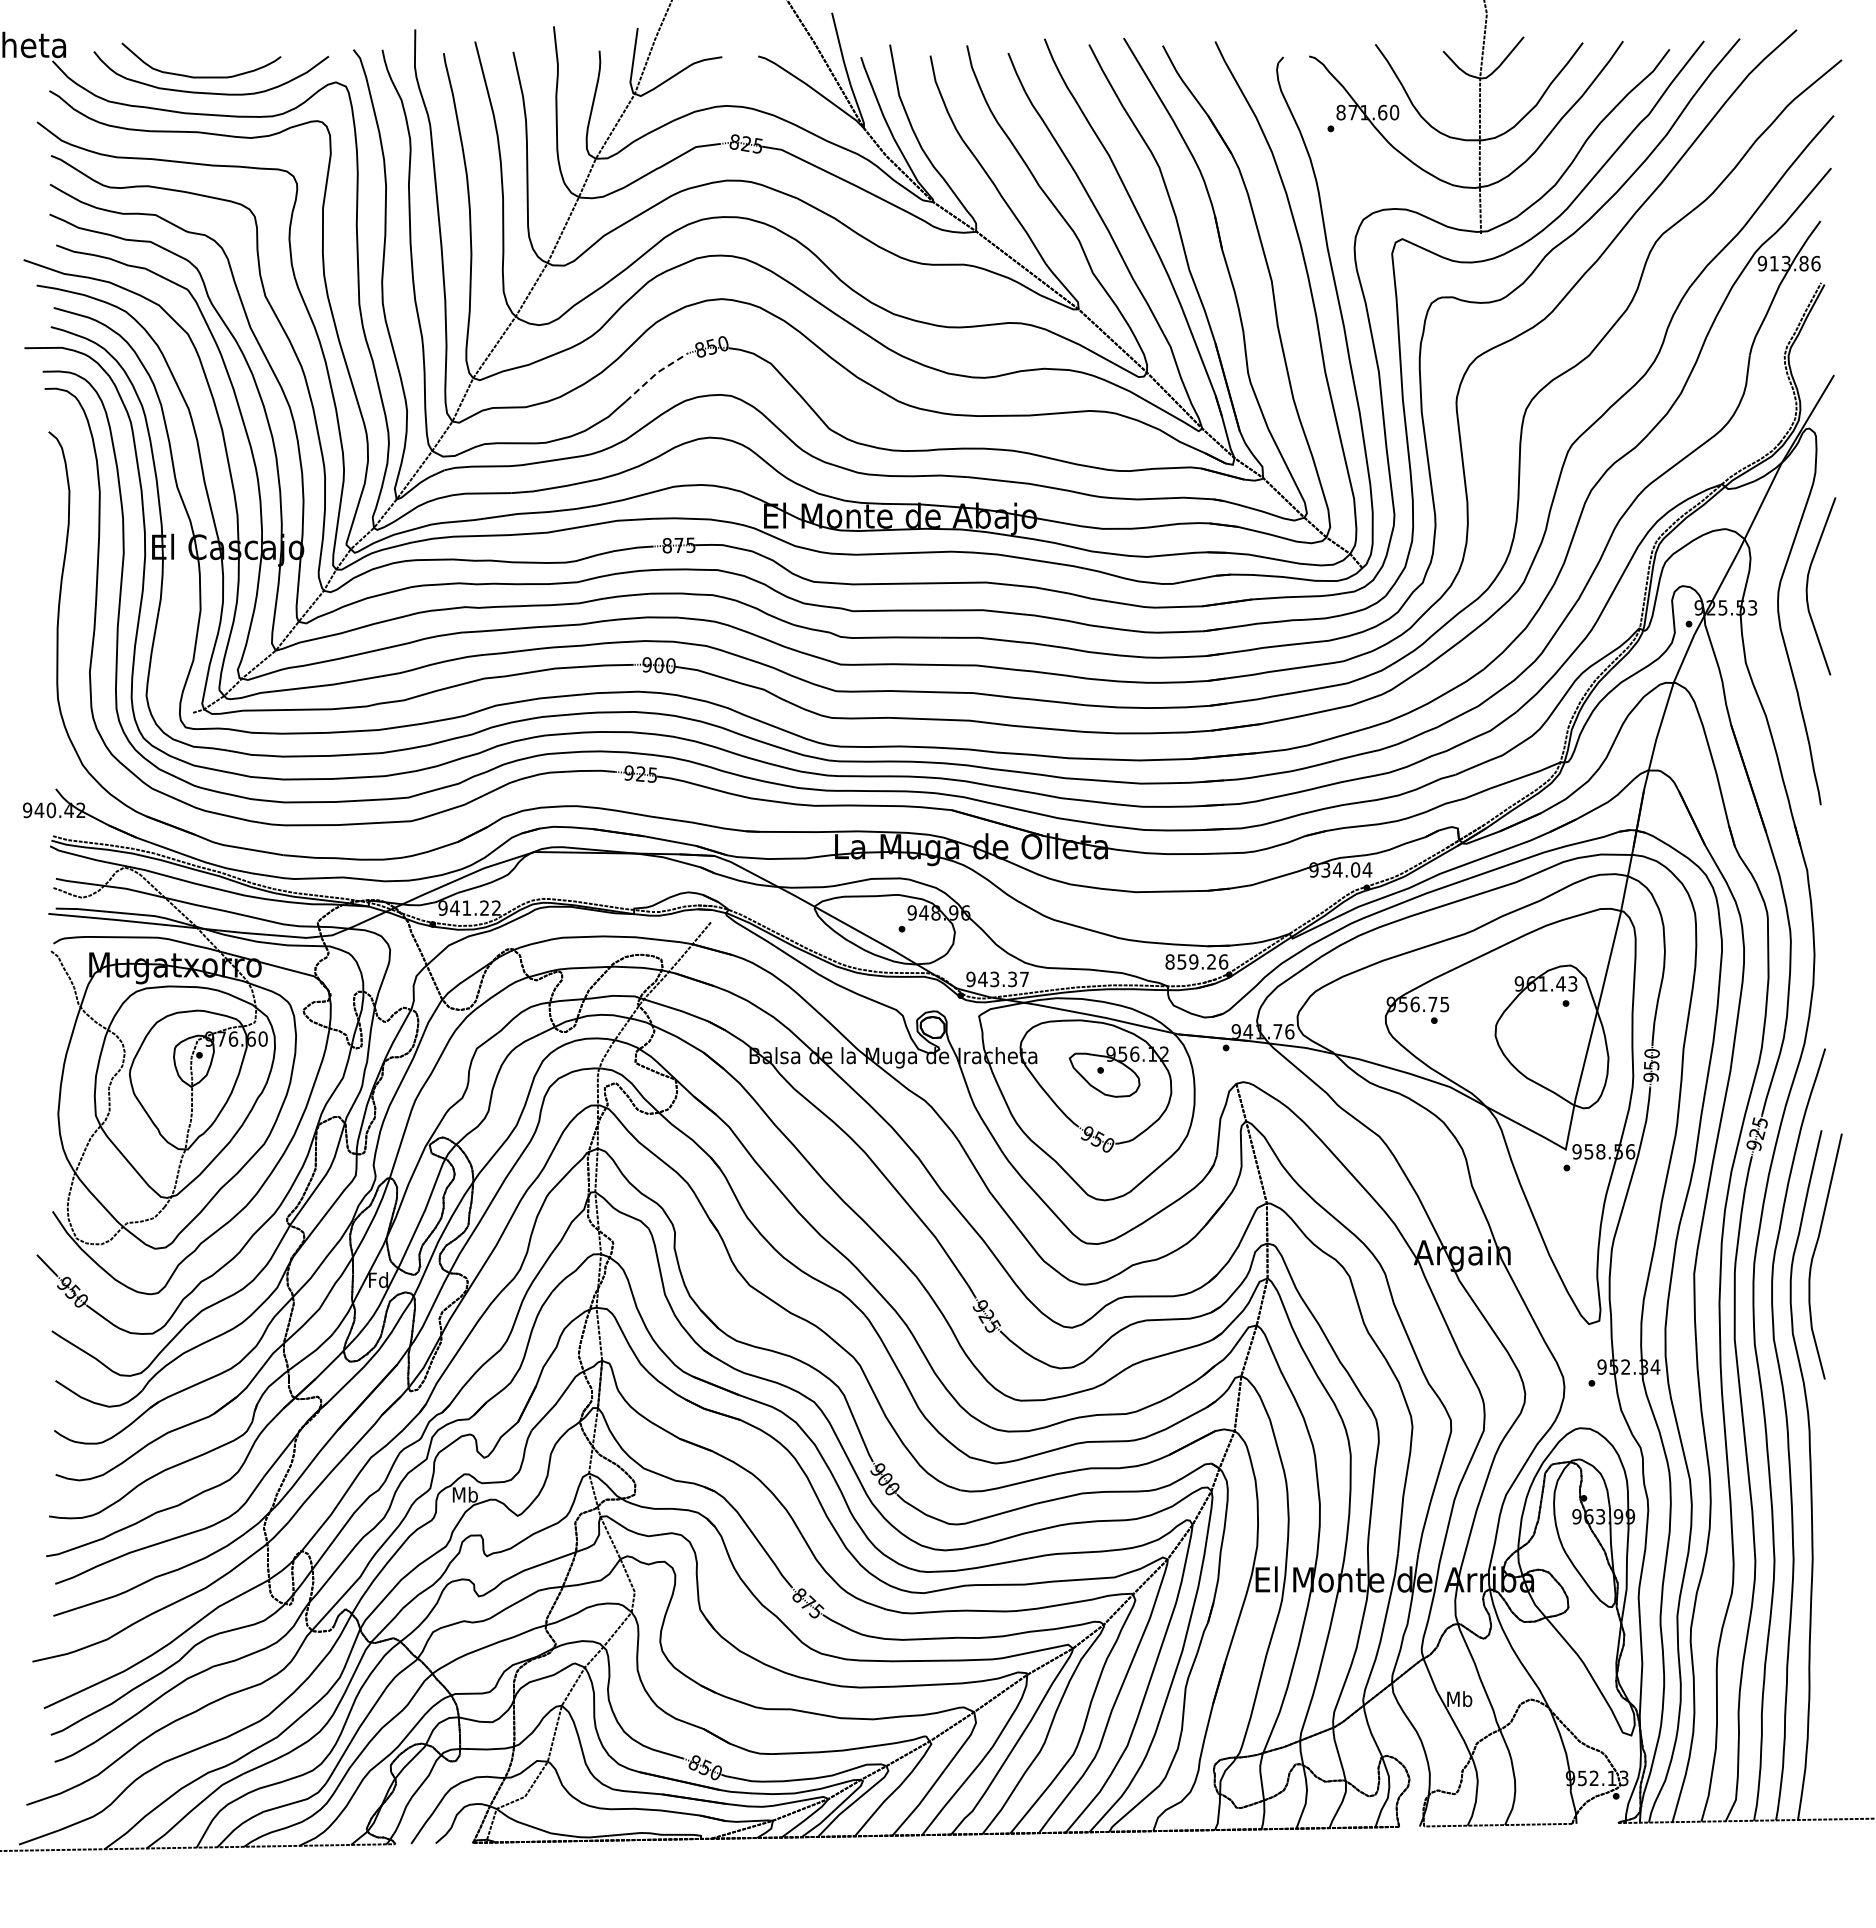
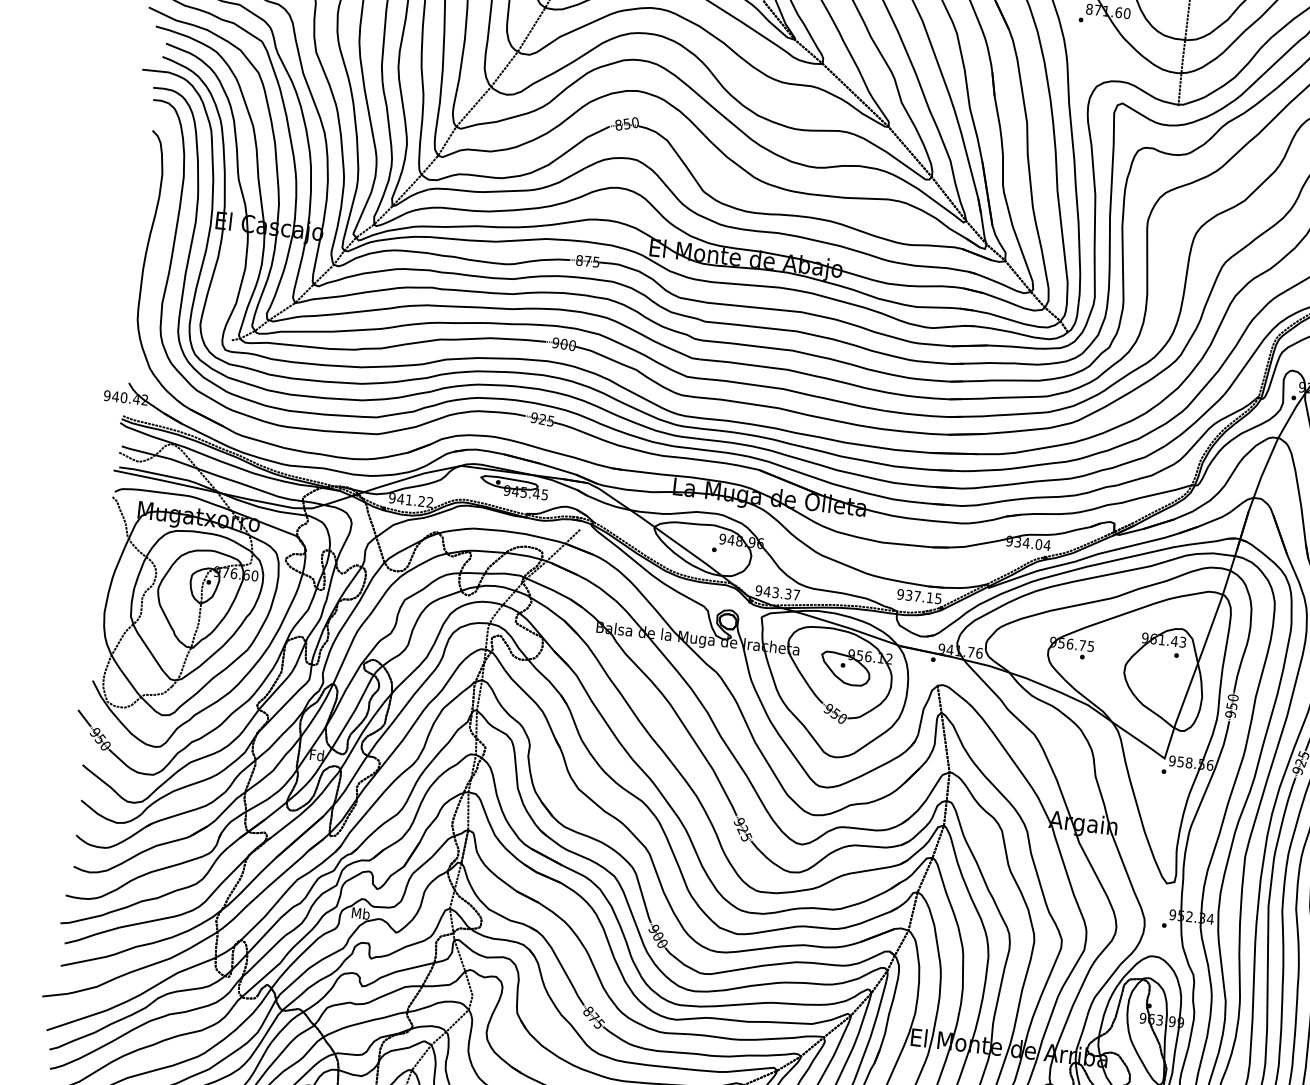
line: (655, 374) -> (585, 138), dashed -> solid
part: (611, 873) -> (513, 487), added
text: (1196, 961) -> (919, 596), 859.26 -> 937.15

